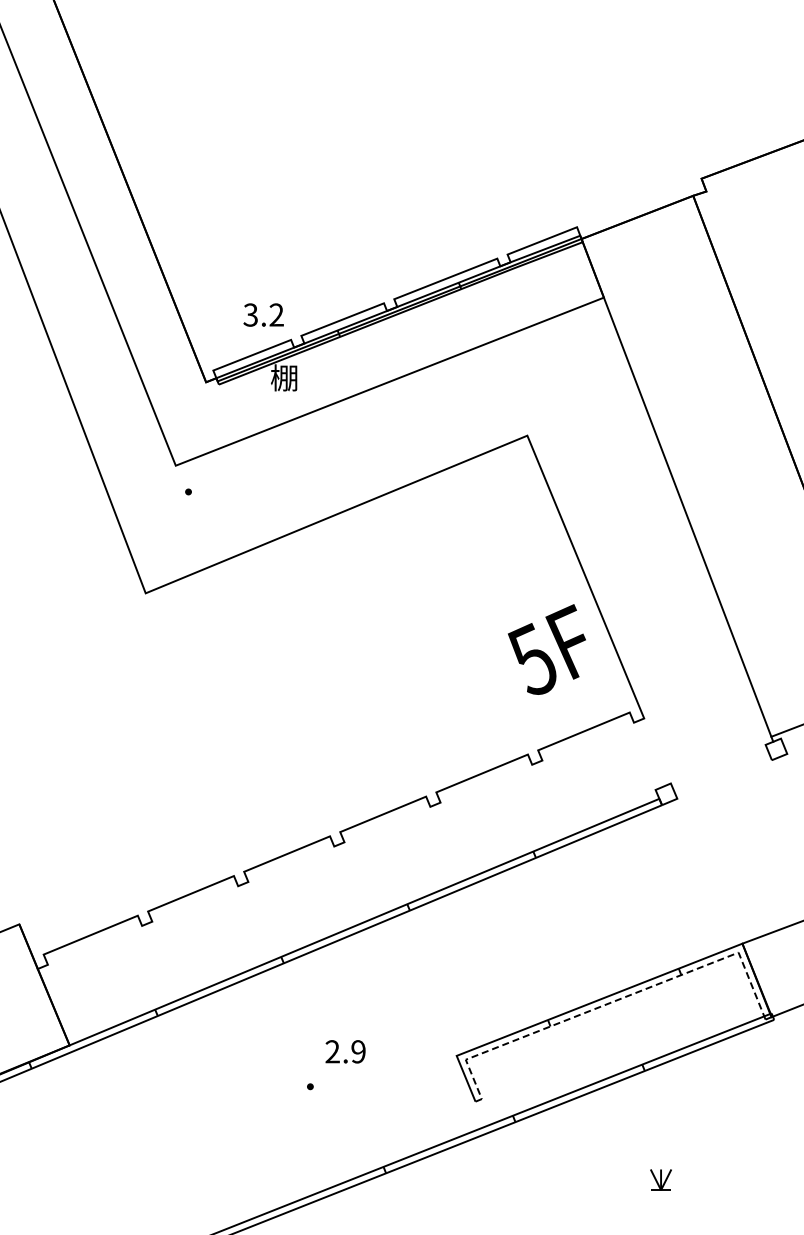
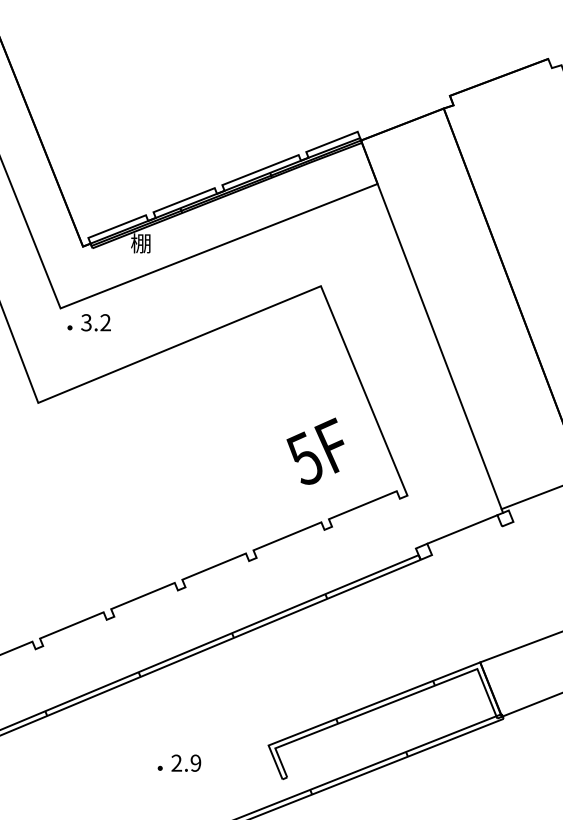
text: (263, 314) -> (95, 322), moved
text: (546, 649) -> (315, 451), moved
line: (717, 763) -> (461, 528), added
line: (616, 1000) -> (386, 704), dashed -> solid
text: (345, 1051) -> (186, 762), moved

